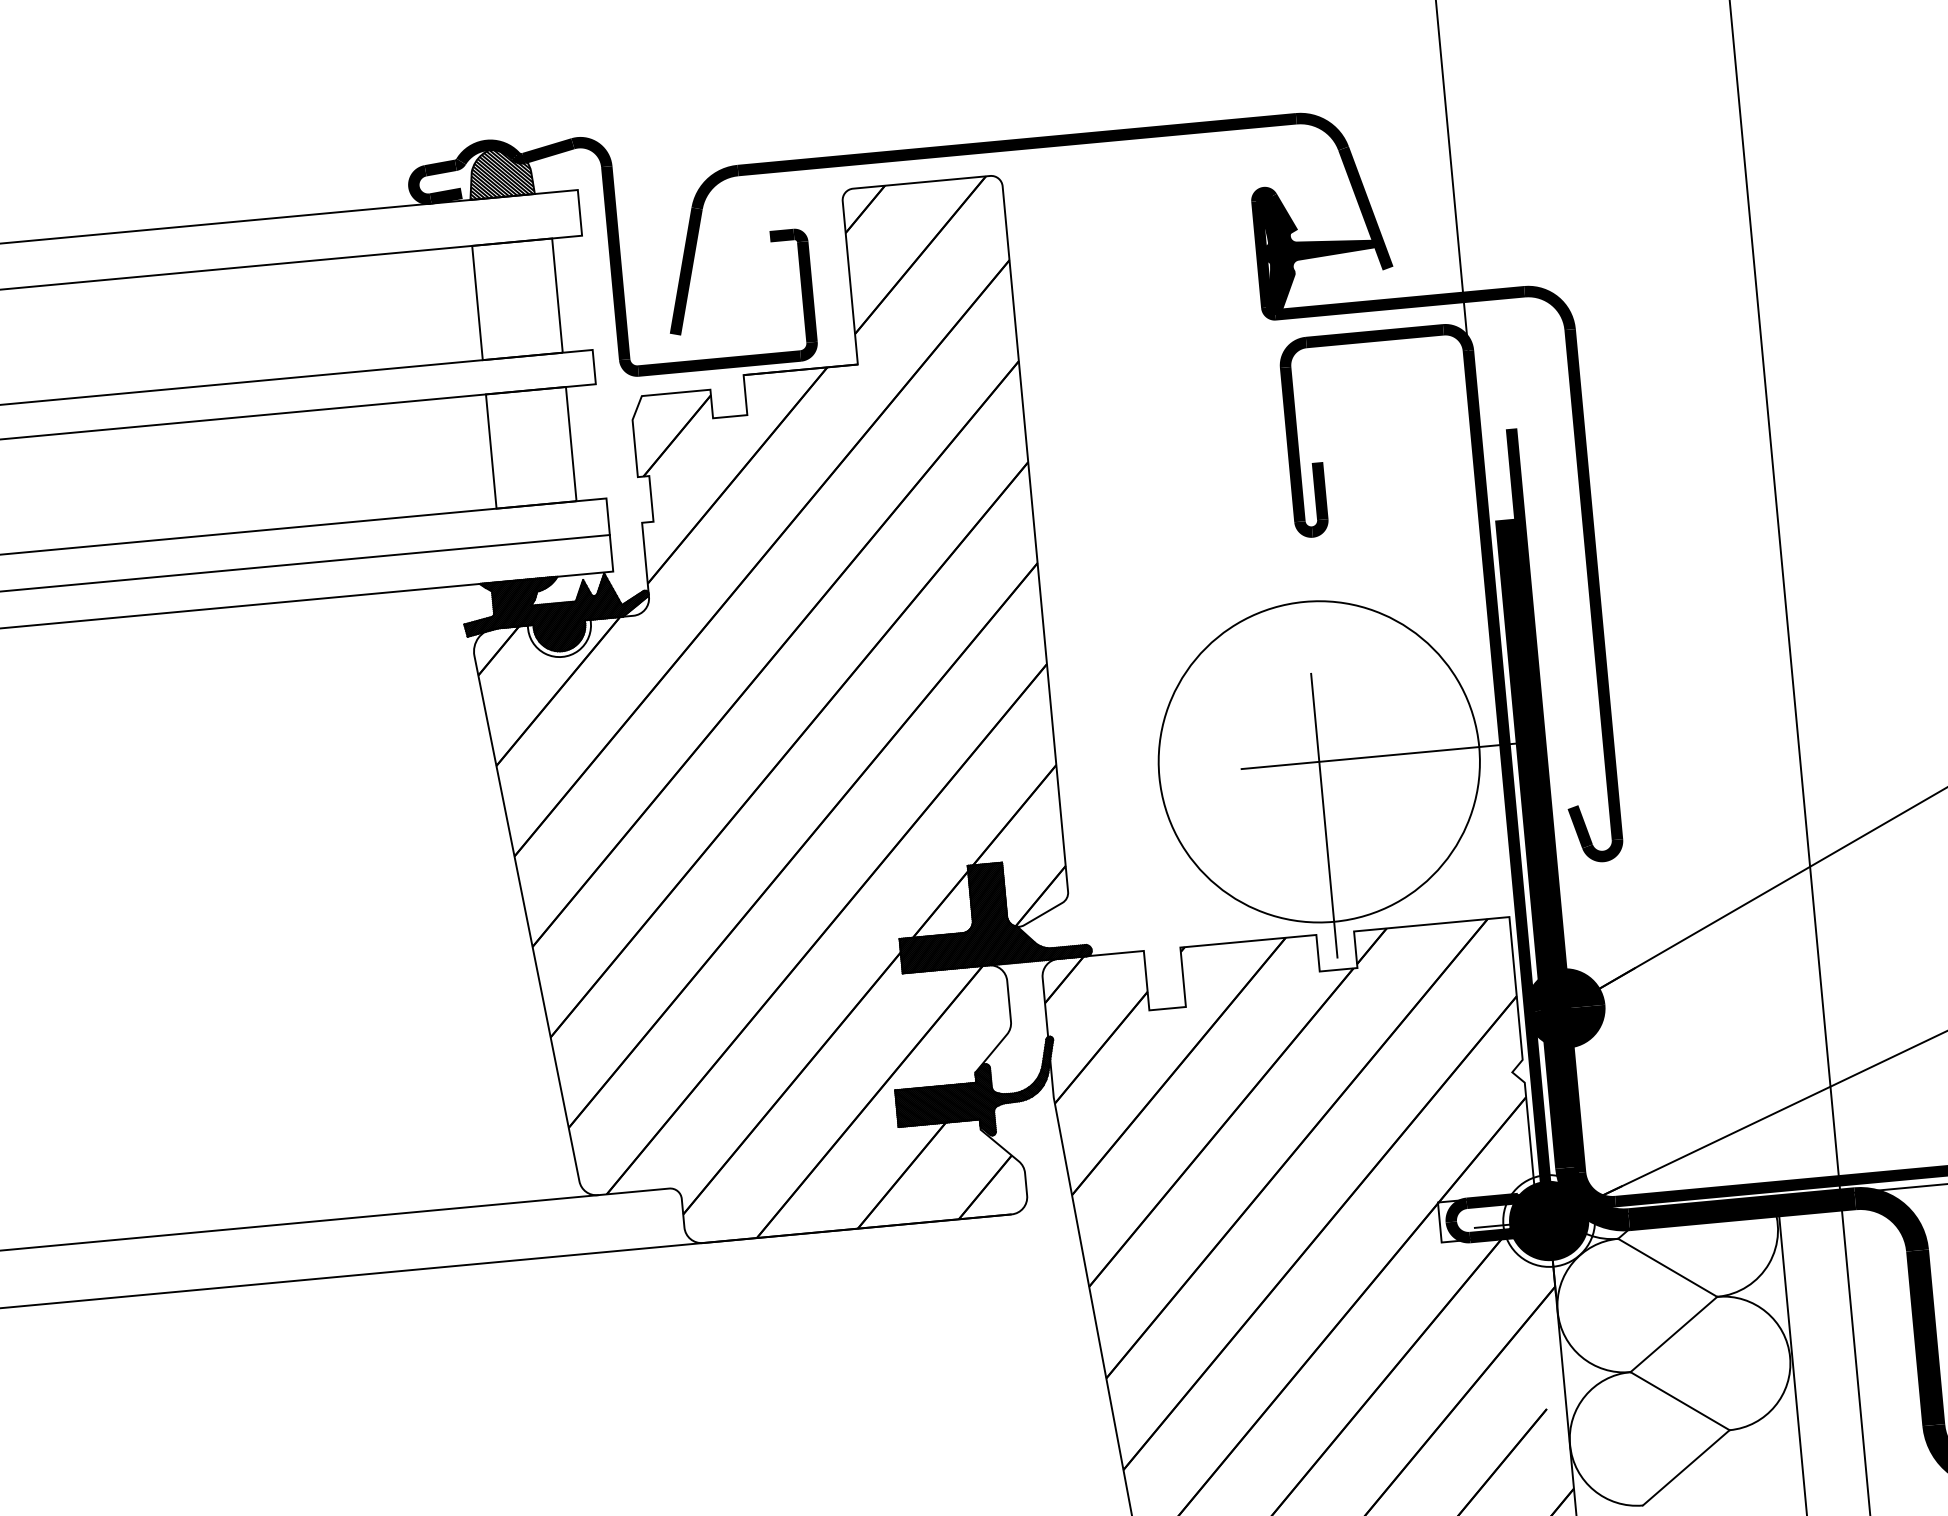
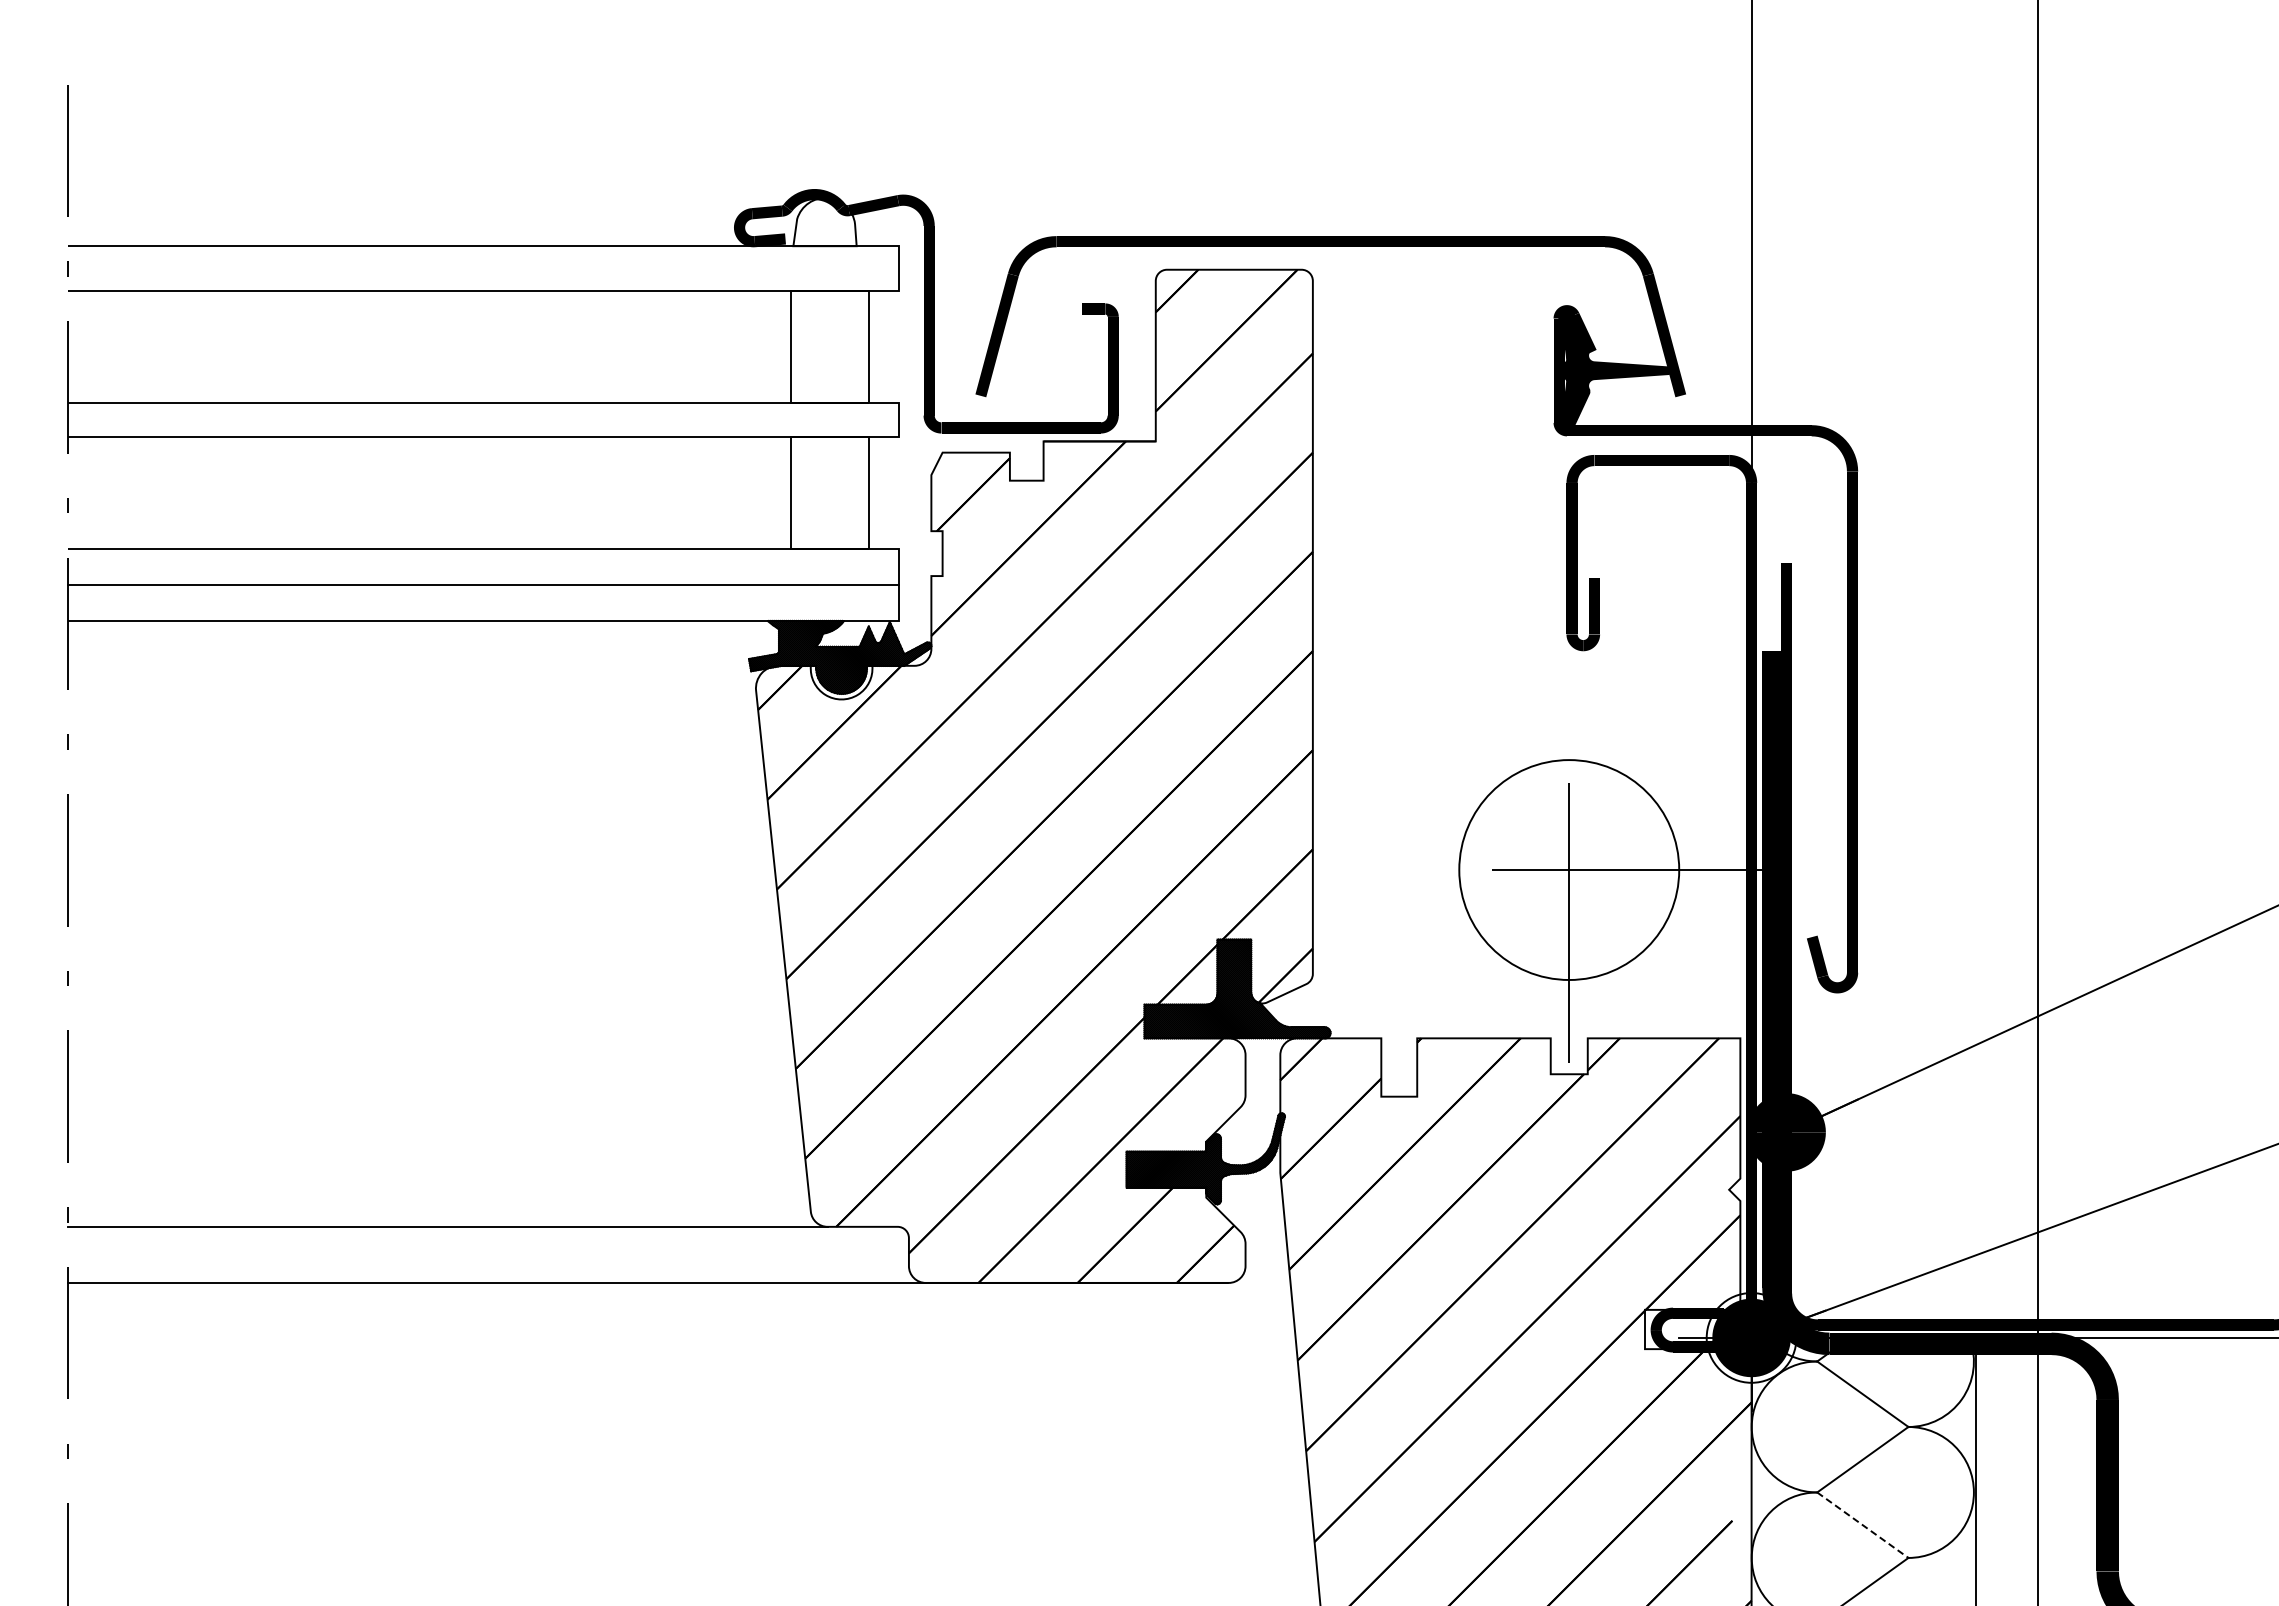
hatch: (499, 171) -> (824, 221), removed
circle: (1319, 761) -> (1569, 869), size x0.7
line: (1680, 1401) -> (1863, 1525), solid -> dashed

